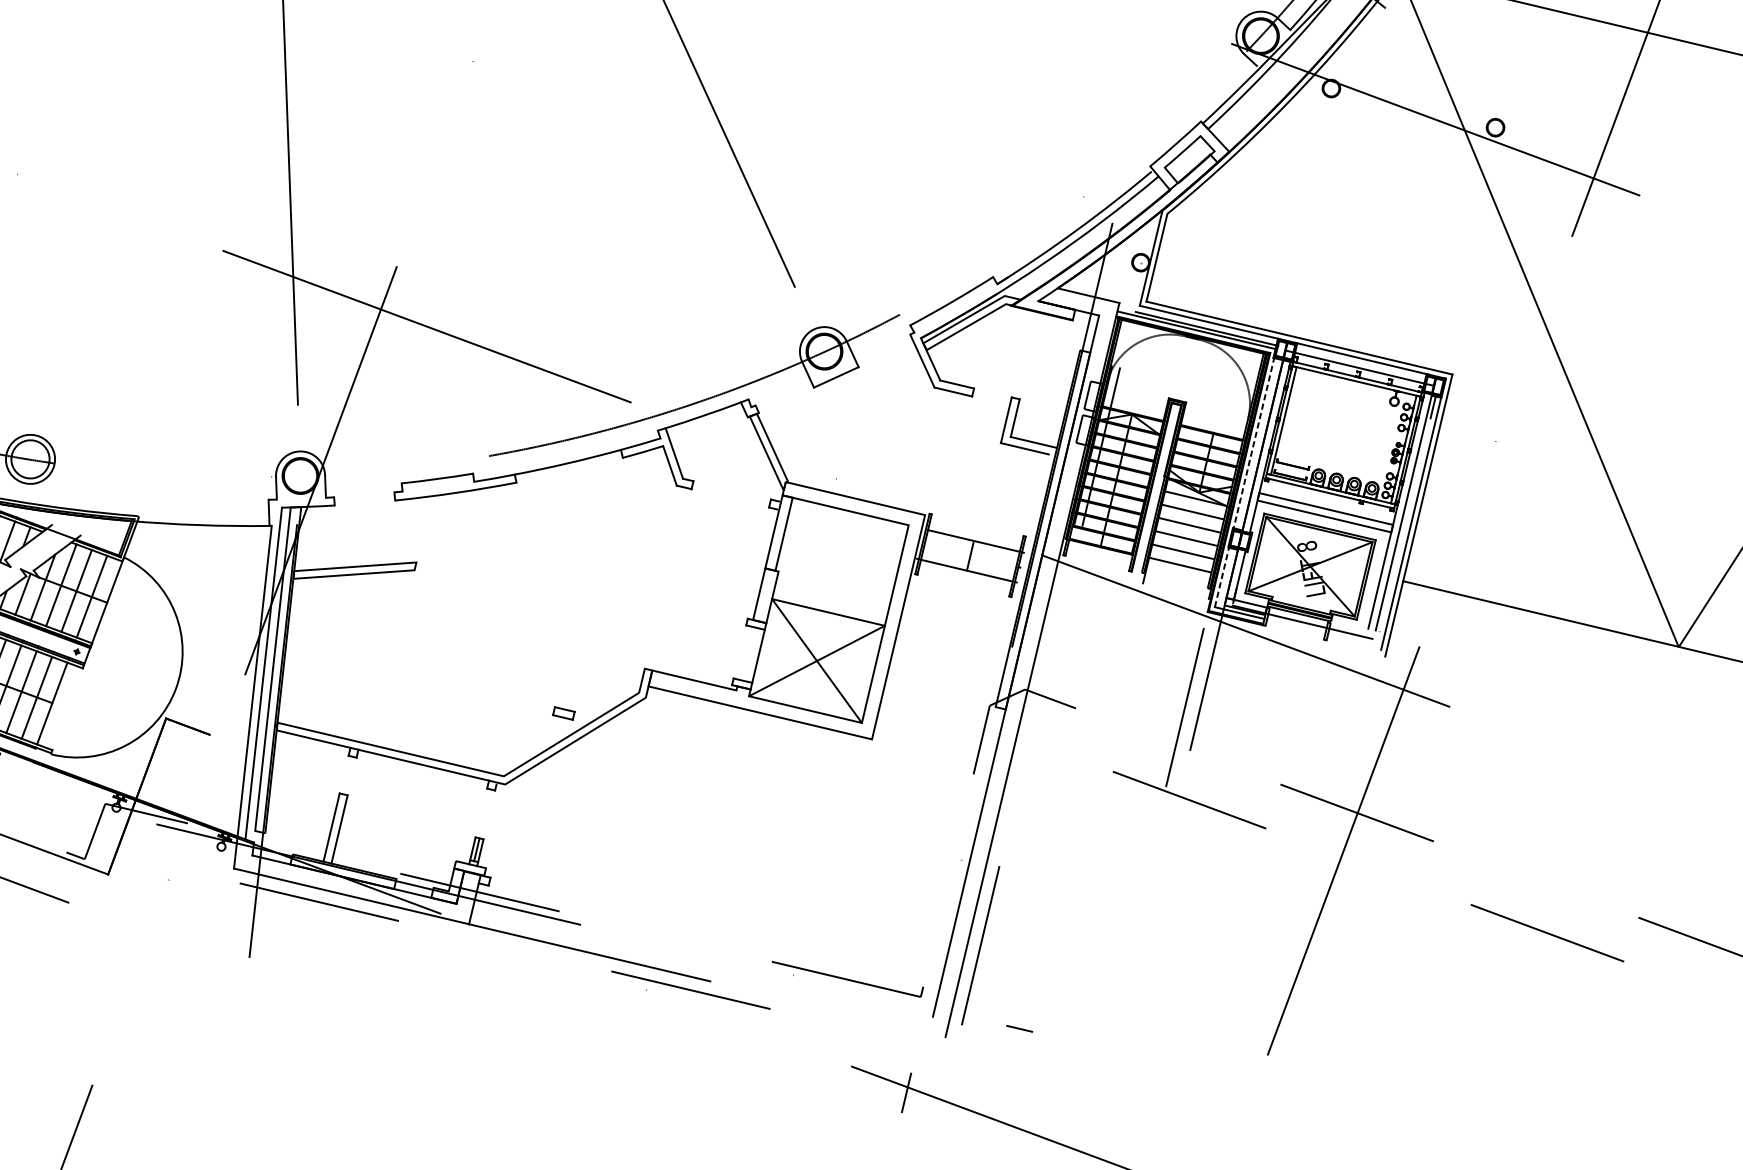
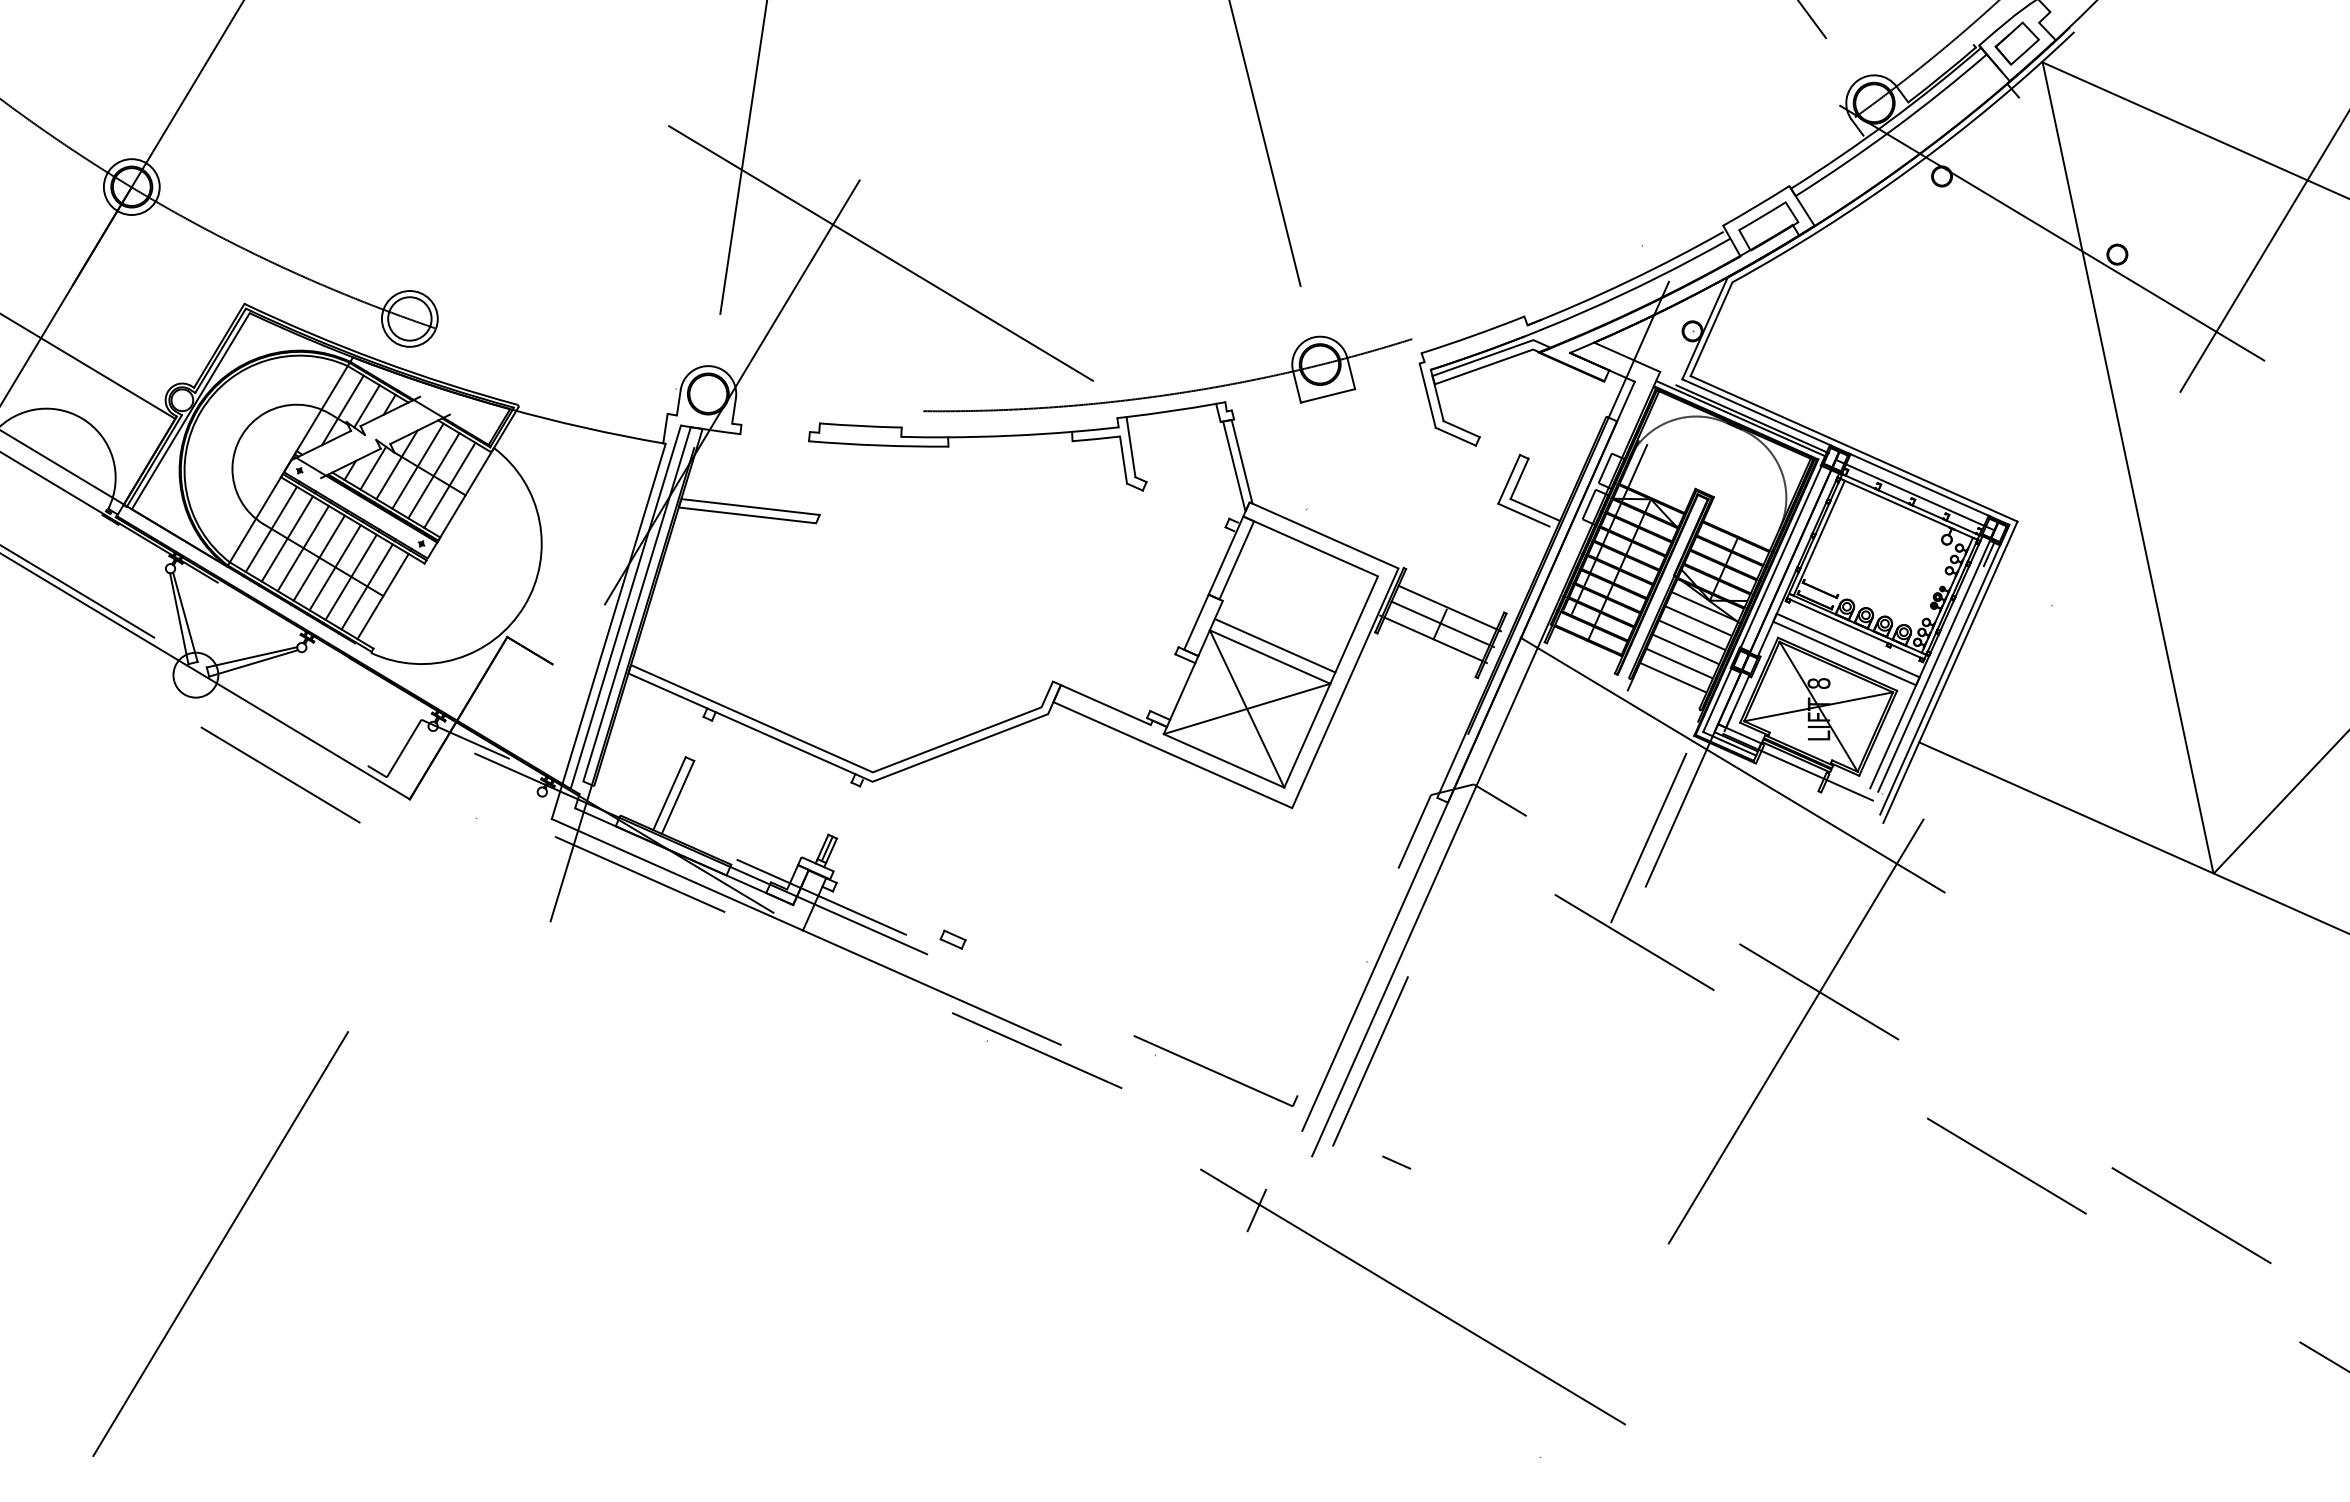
line: (1245, 478) -> (1764, 594), dashed -> solid
line: (970, 555) -> (1440, 623), added
line: (830, 601) -> (1274, 645), added
part: (563, 713) -> (952, 939), moved

